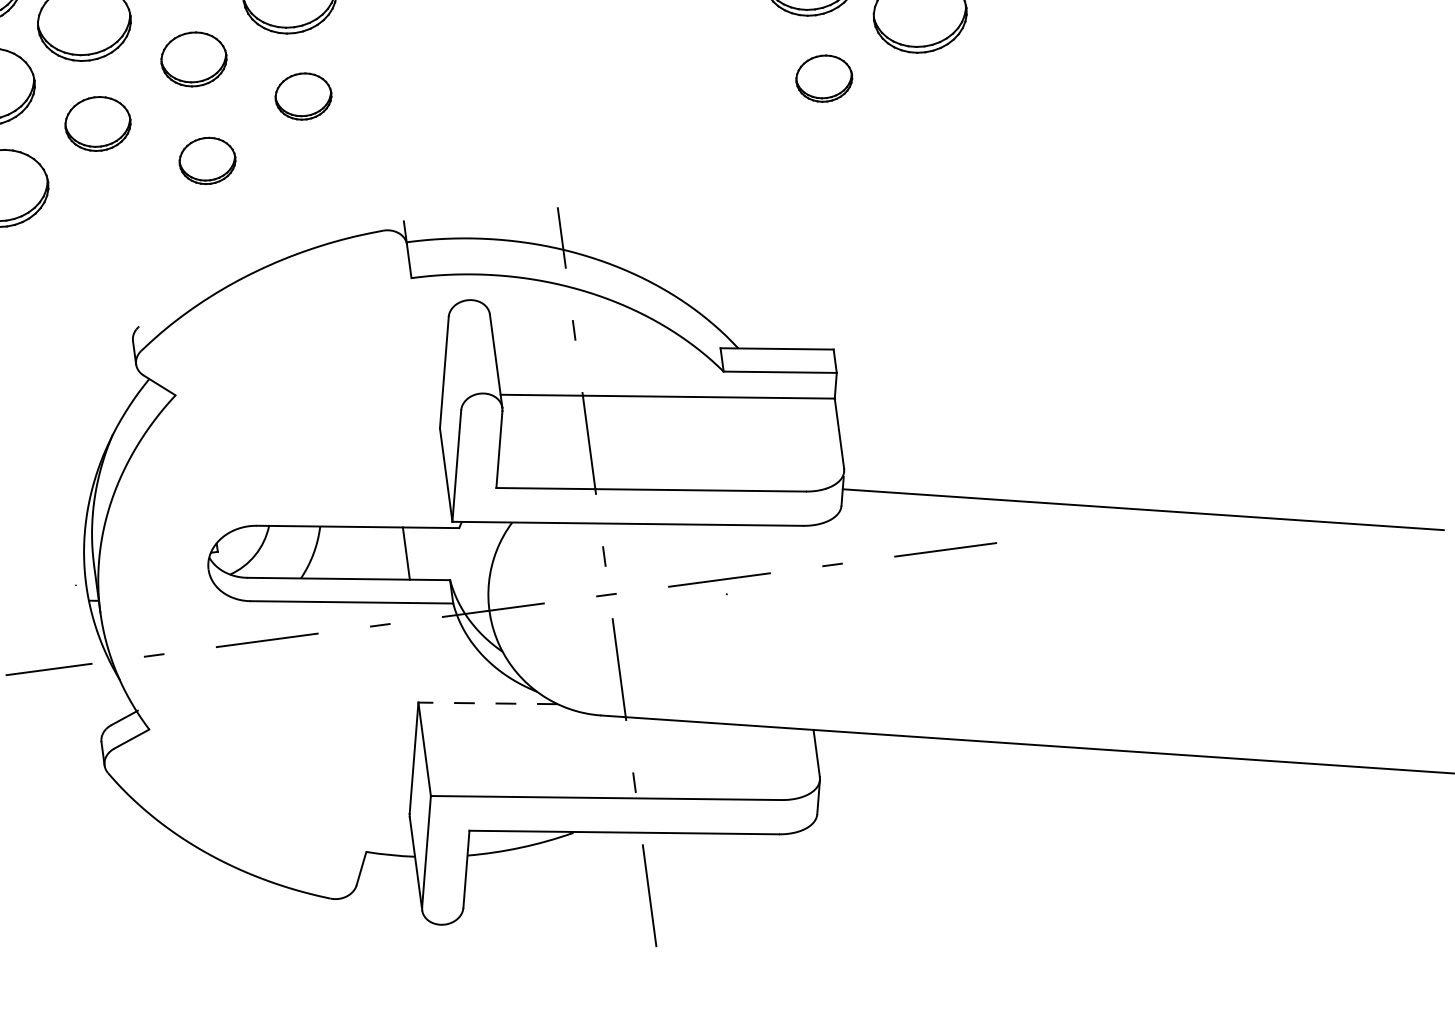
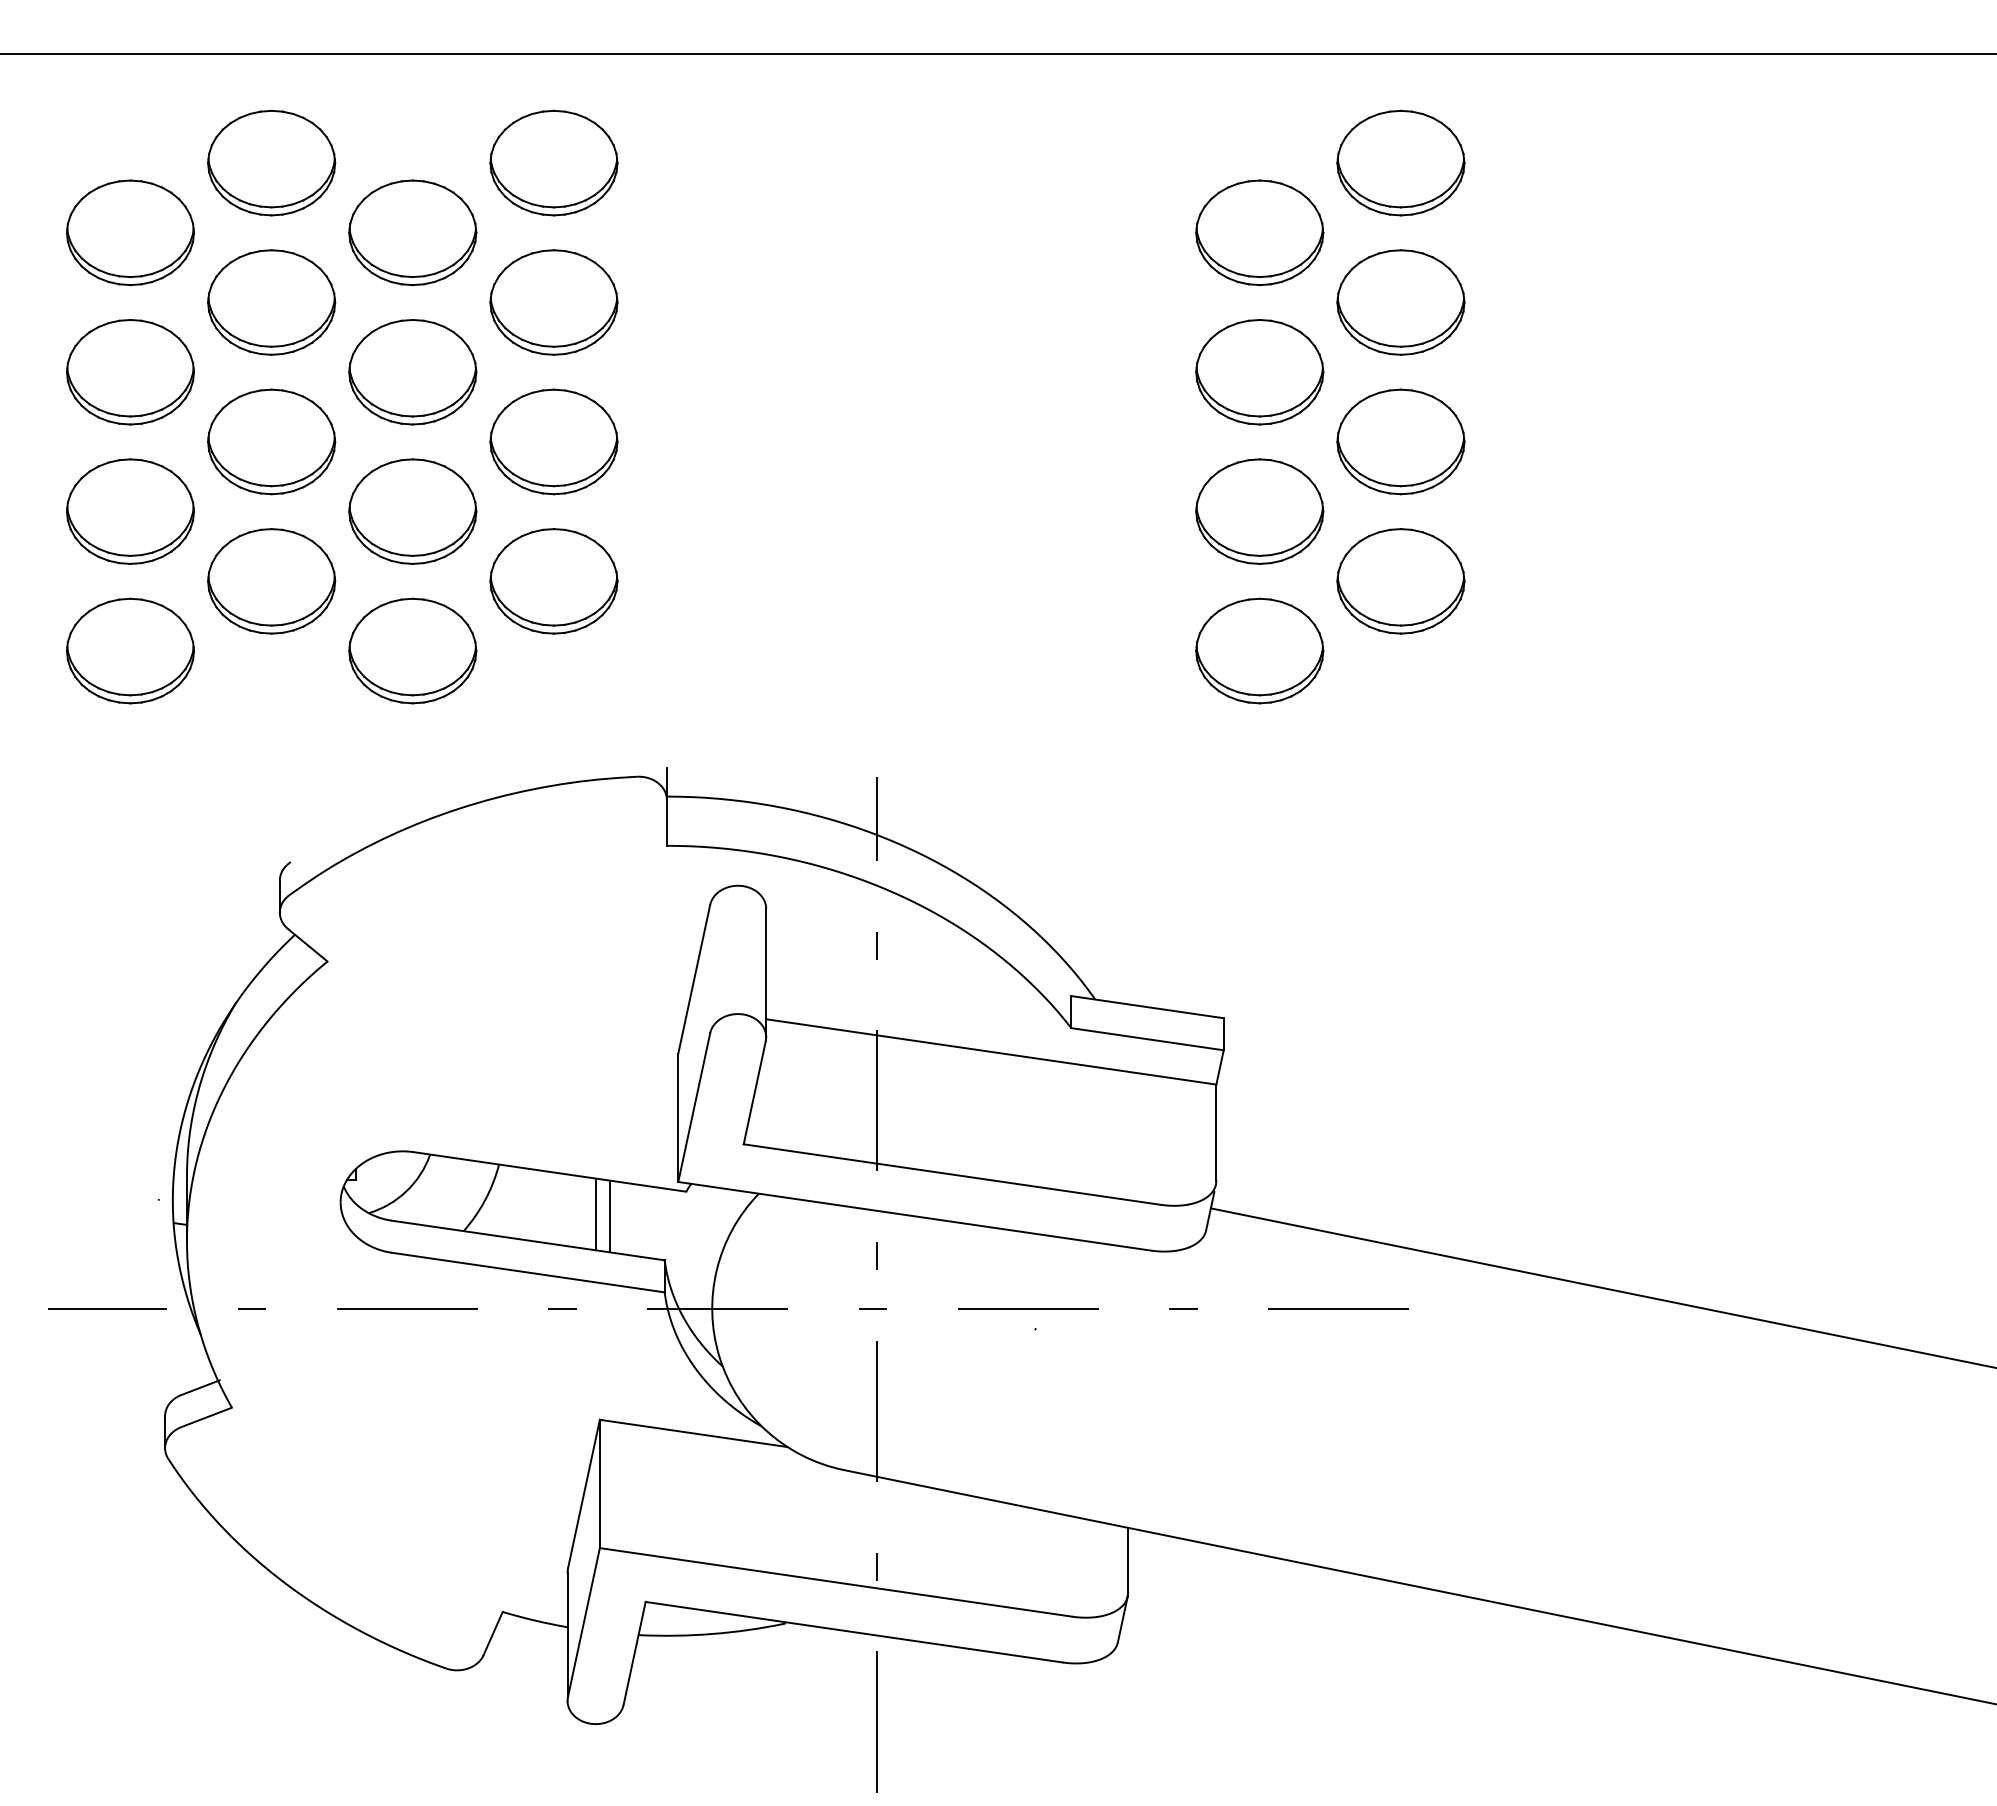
part: (193, 59) -> (412, 511), size x1.43
part: (823, 78) -> (1259, 650), size x1.67
part: (303, 96) -> (553, 581), size x1.67
part: (97, 124) -> (271, 581), size x1.43
part: (207, 160) -> (412, 650), size x1.67
line: (396, 553) -> (596, 1214), added
line: (487, 703) -> (693, 1433), dashed -> solid

